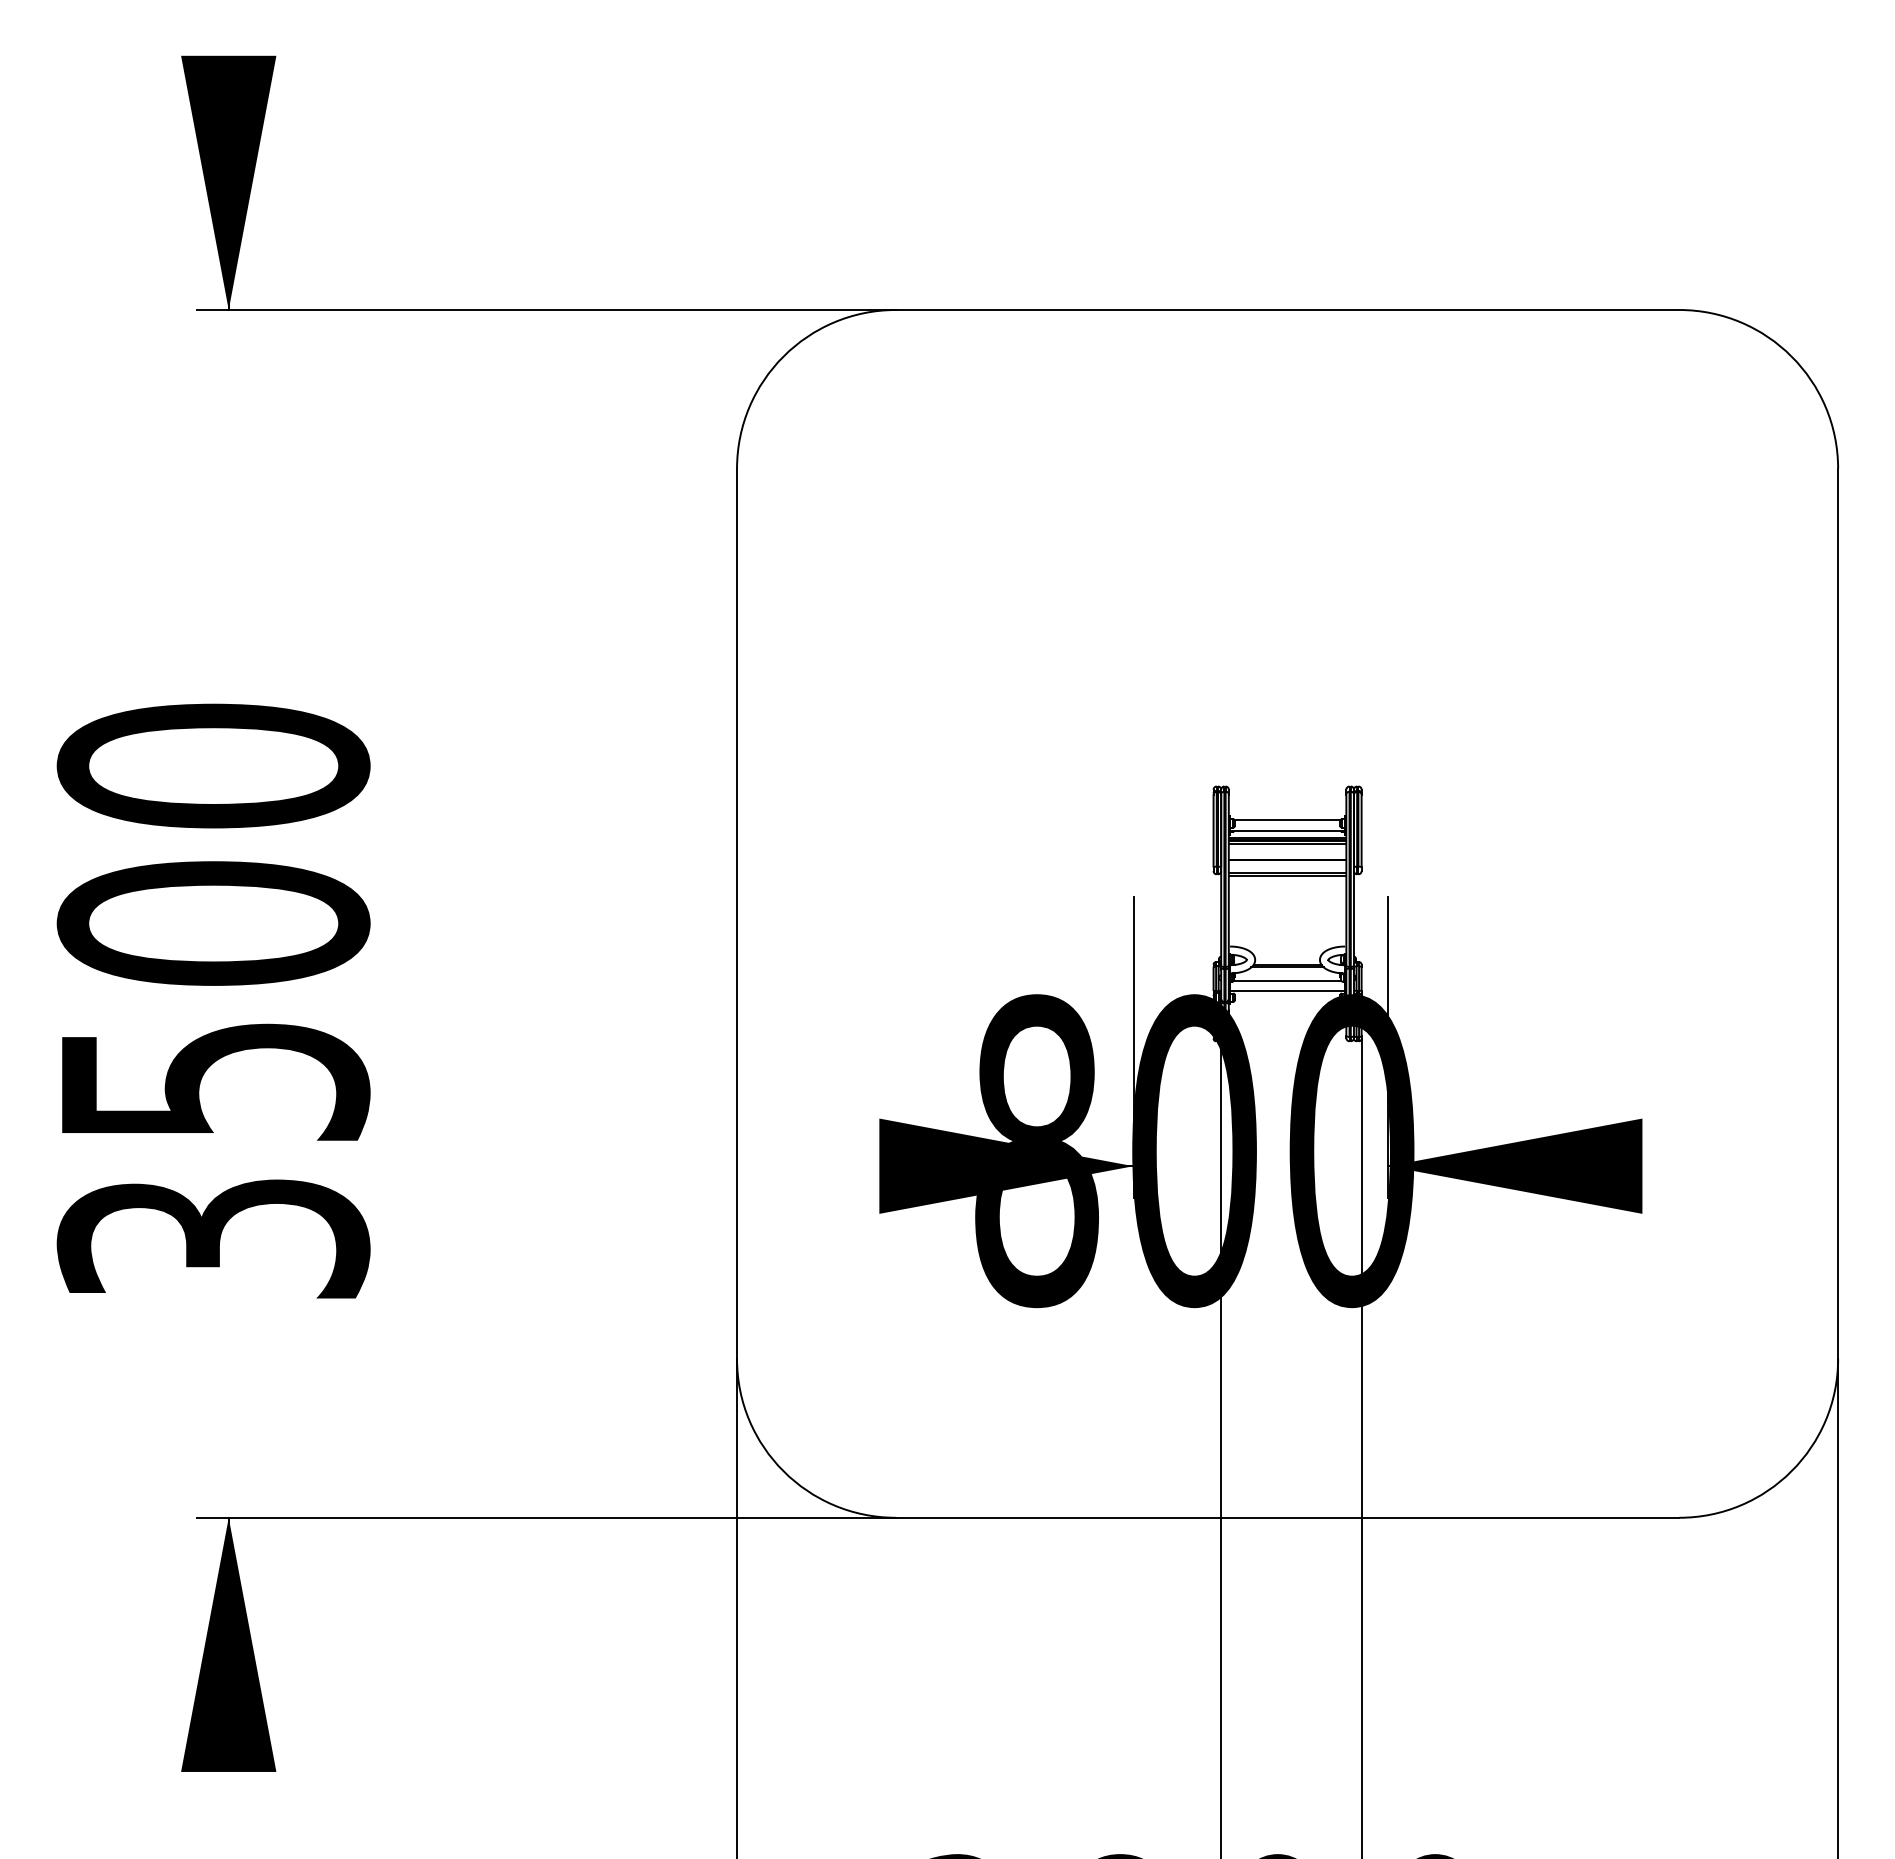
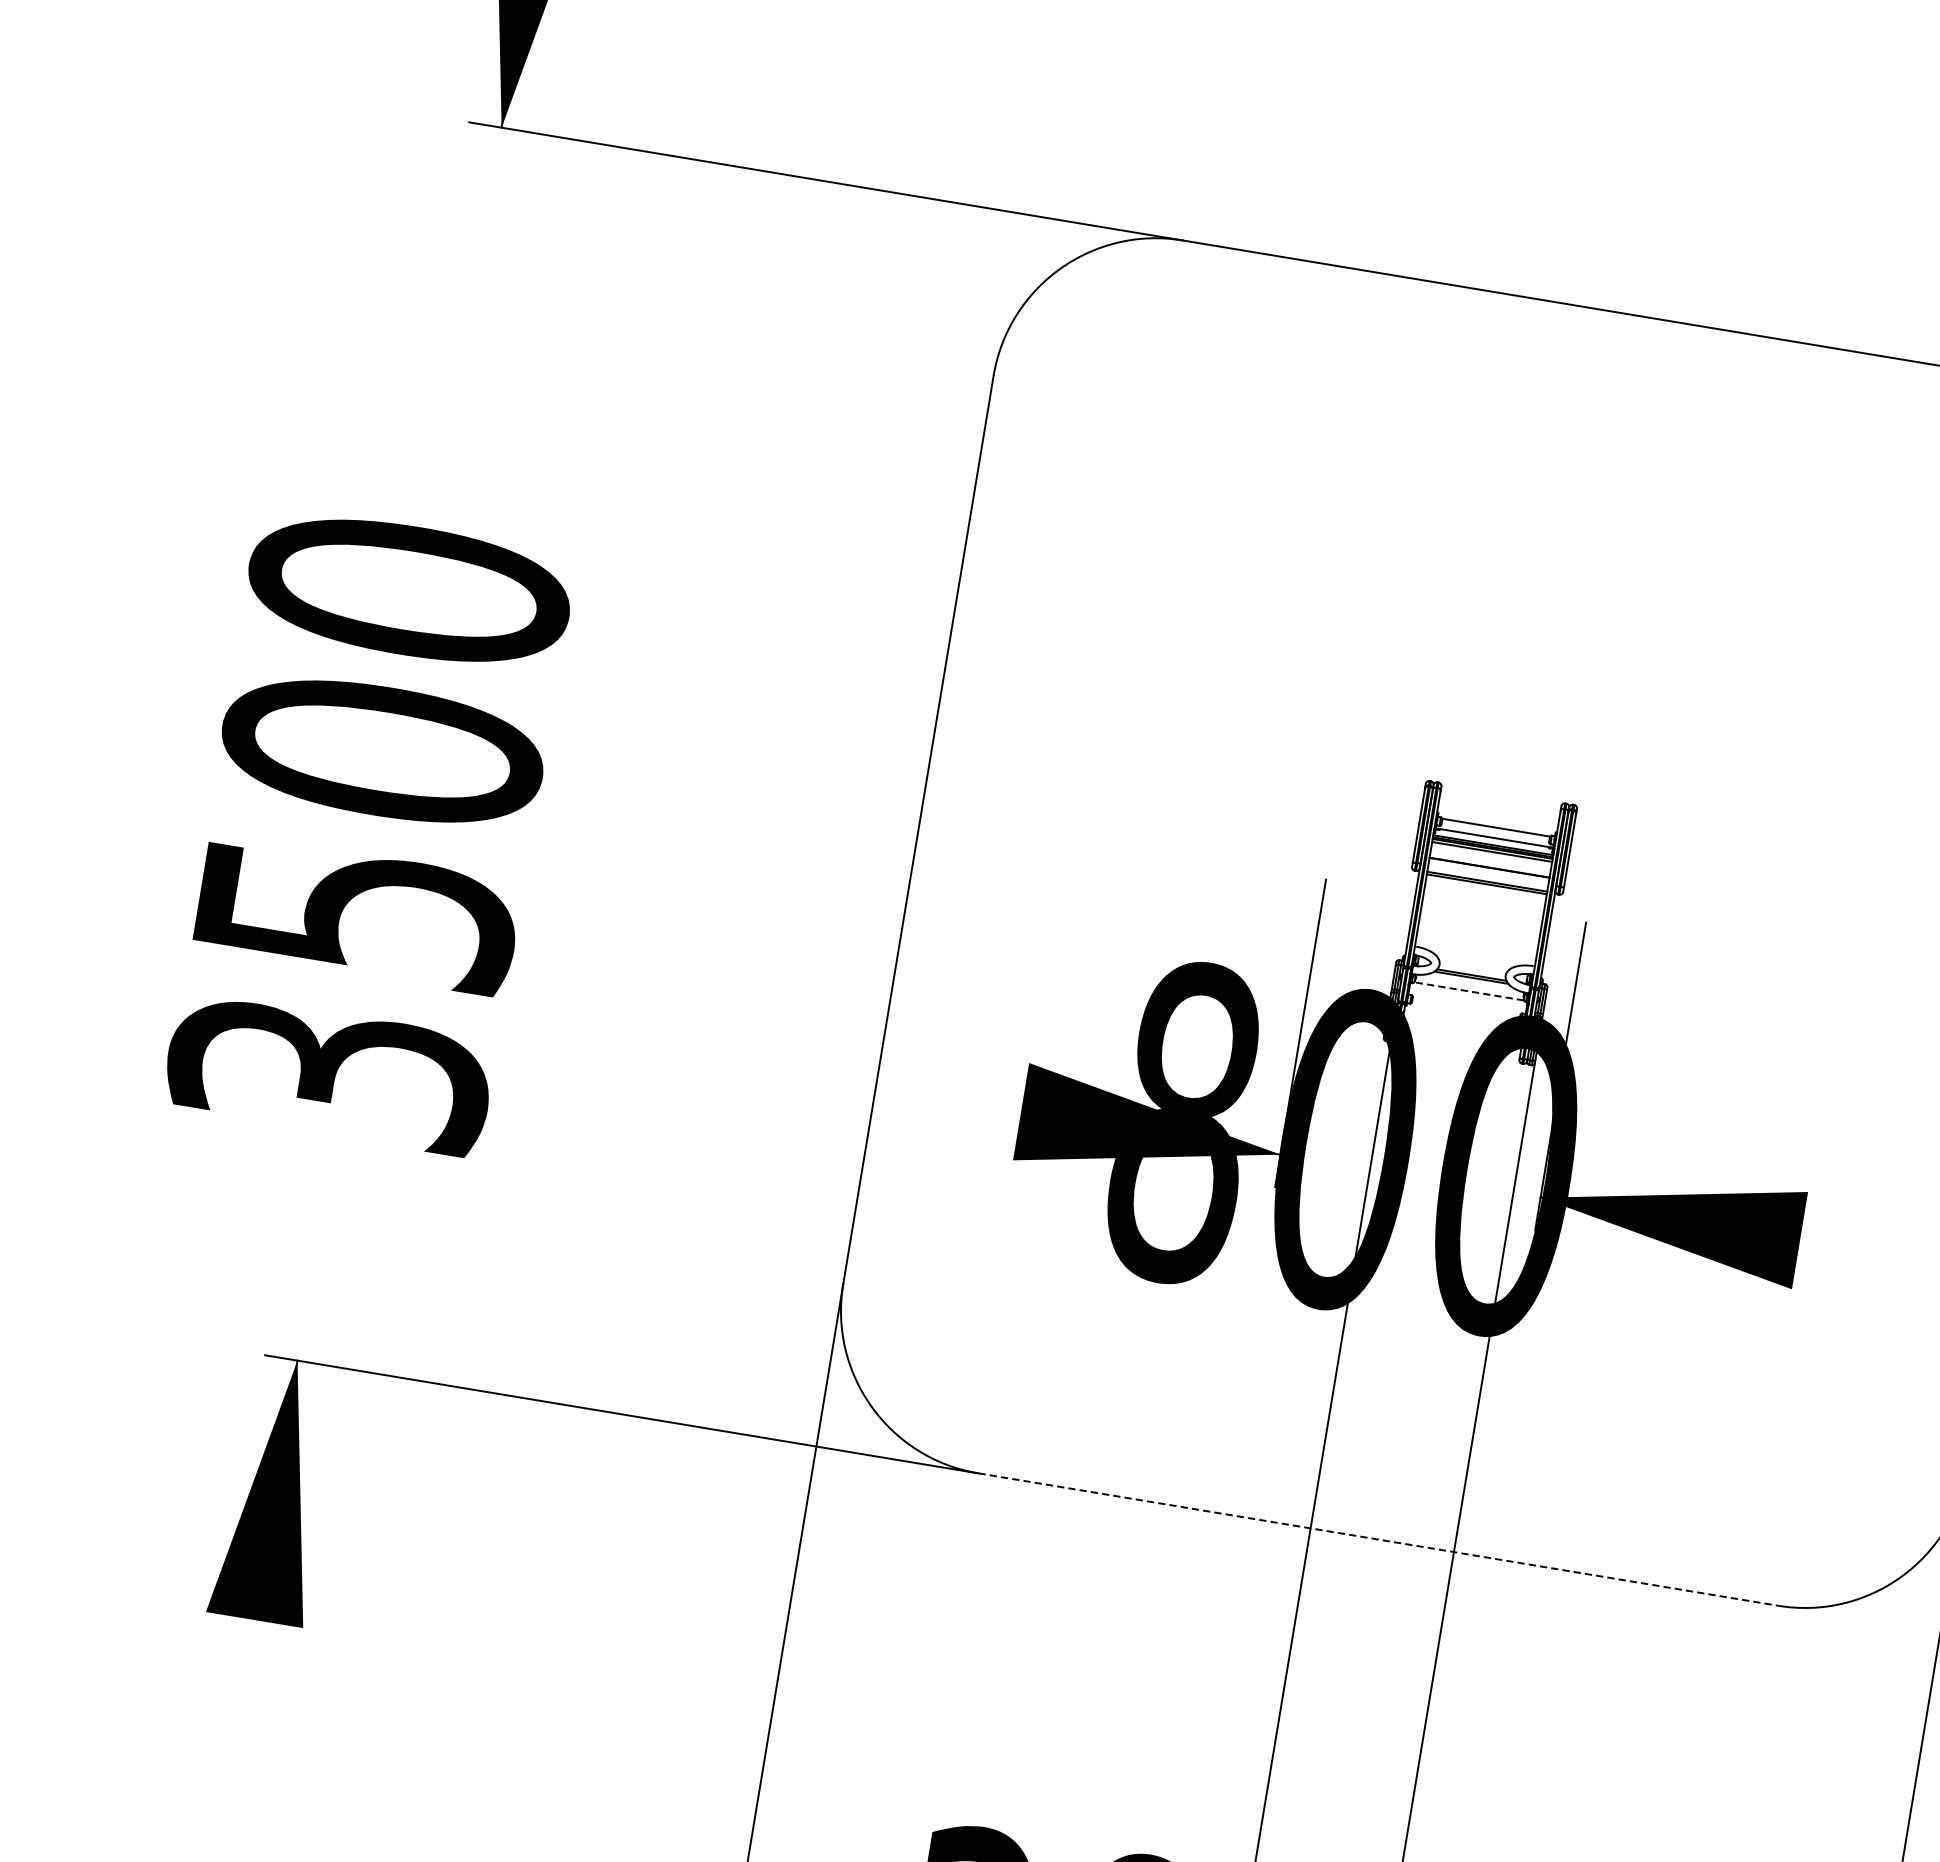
line: (1287, 980) -> (1469, 991), solid -> dashed
line: (1287, 990) -> (1467, 1001), removed
line: (1287, 1517) -> (1378, 1539), solid -> dashed

